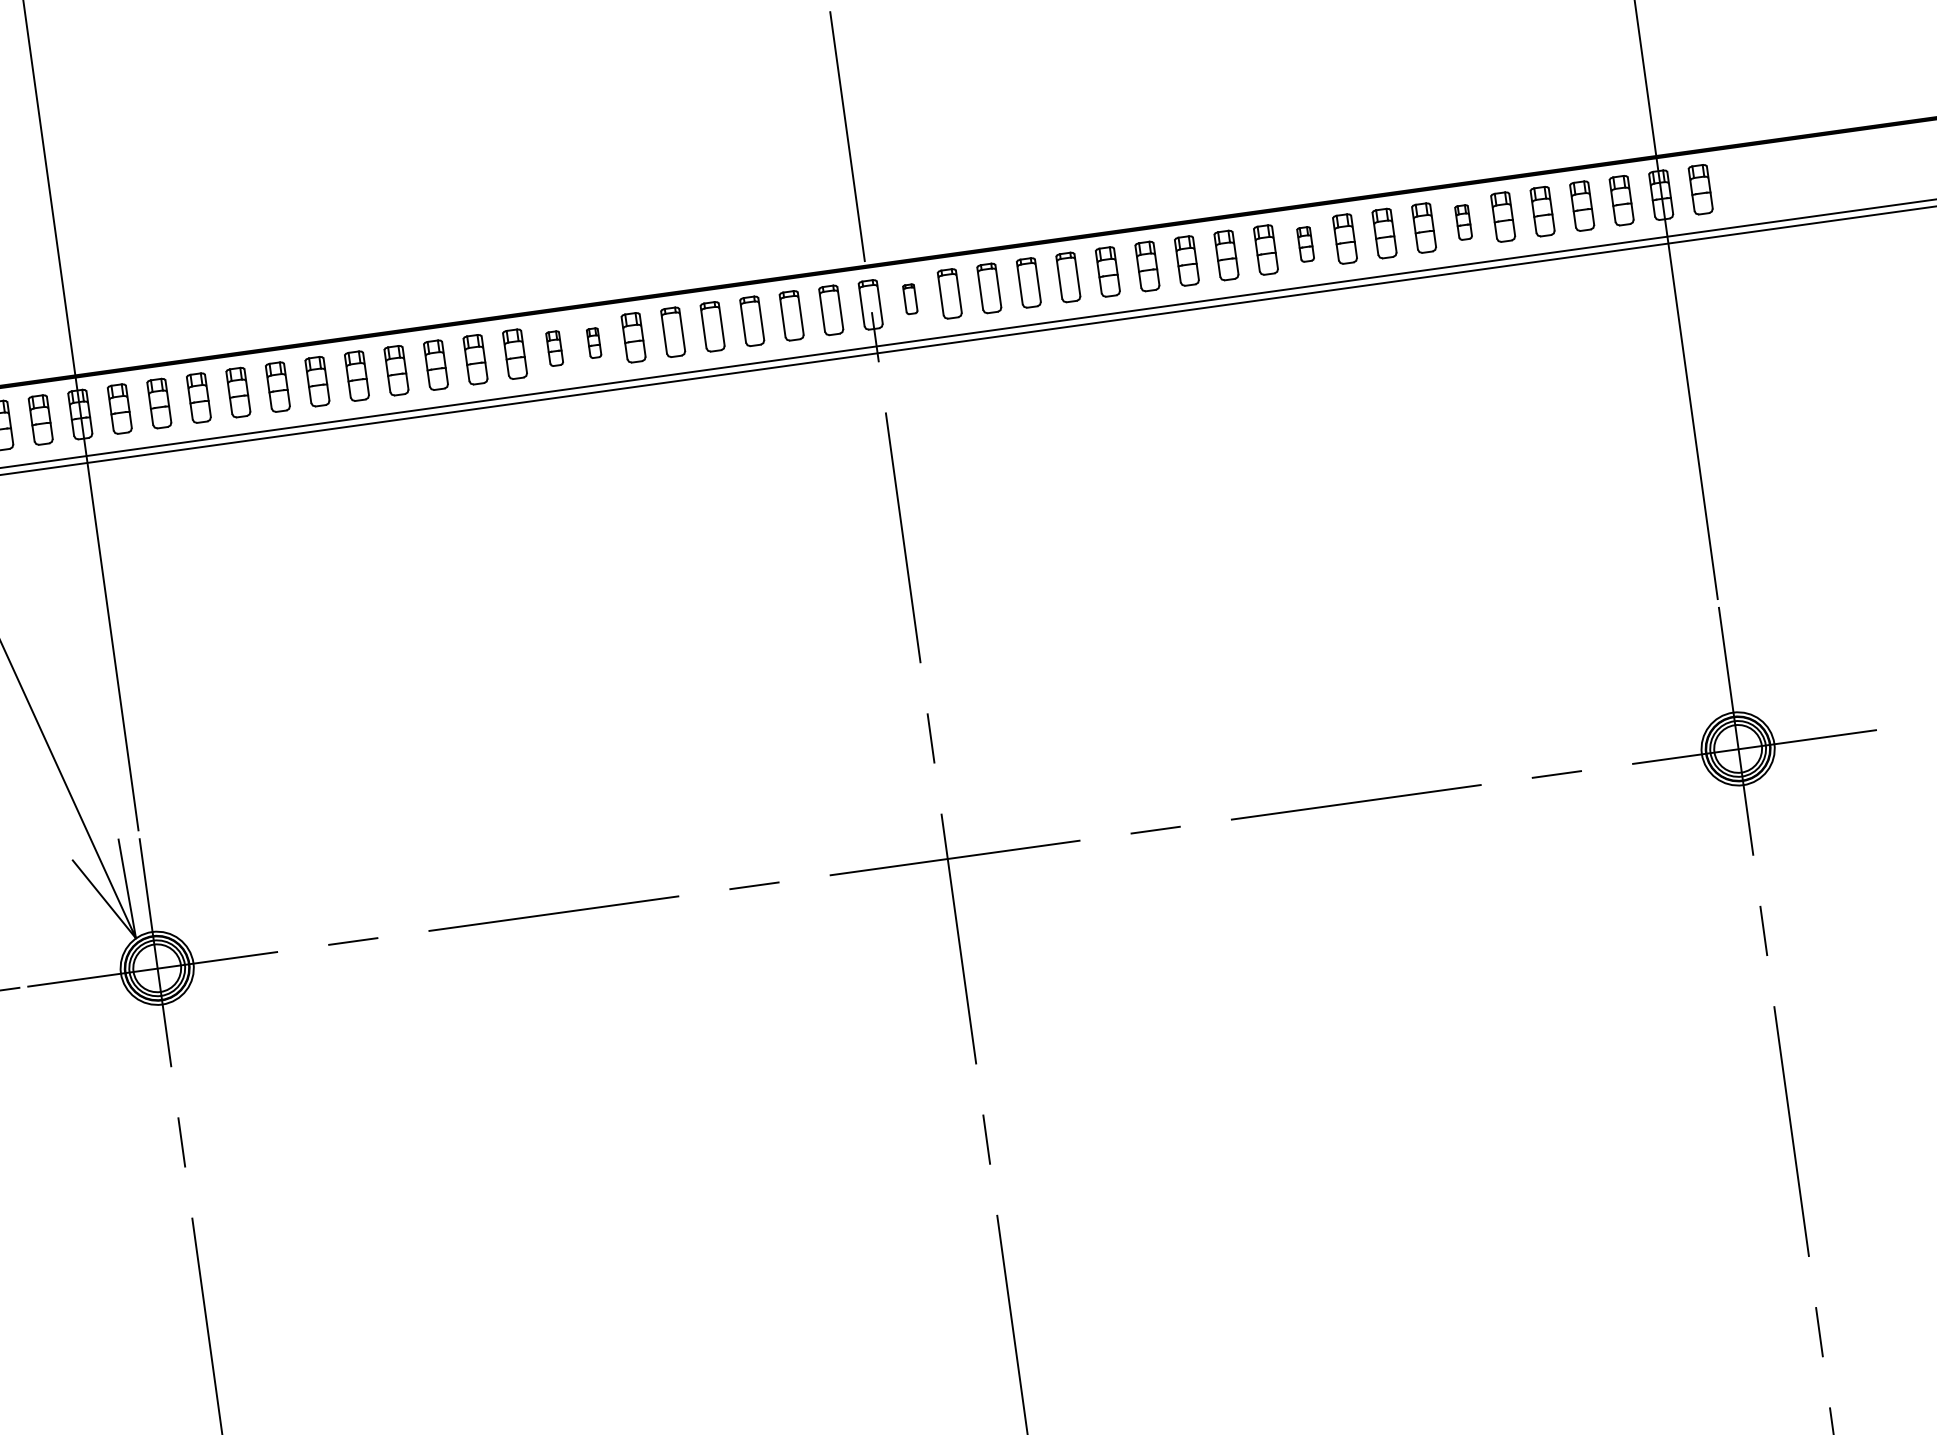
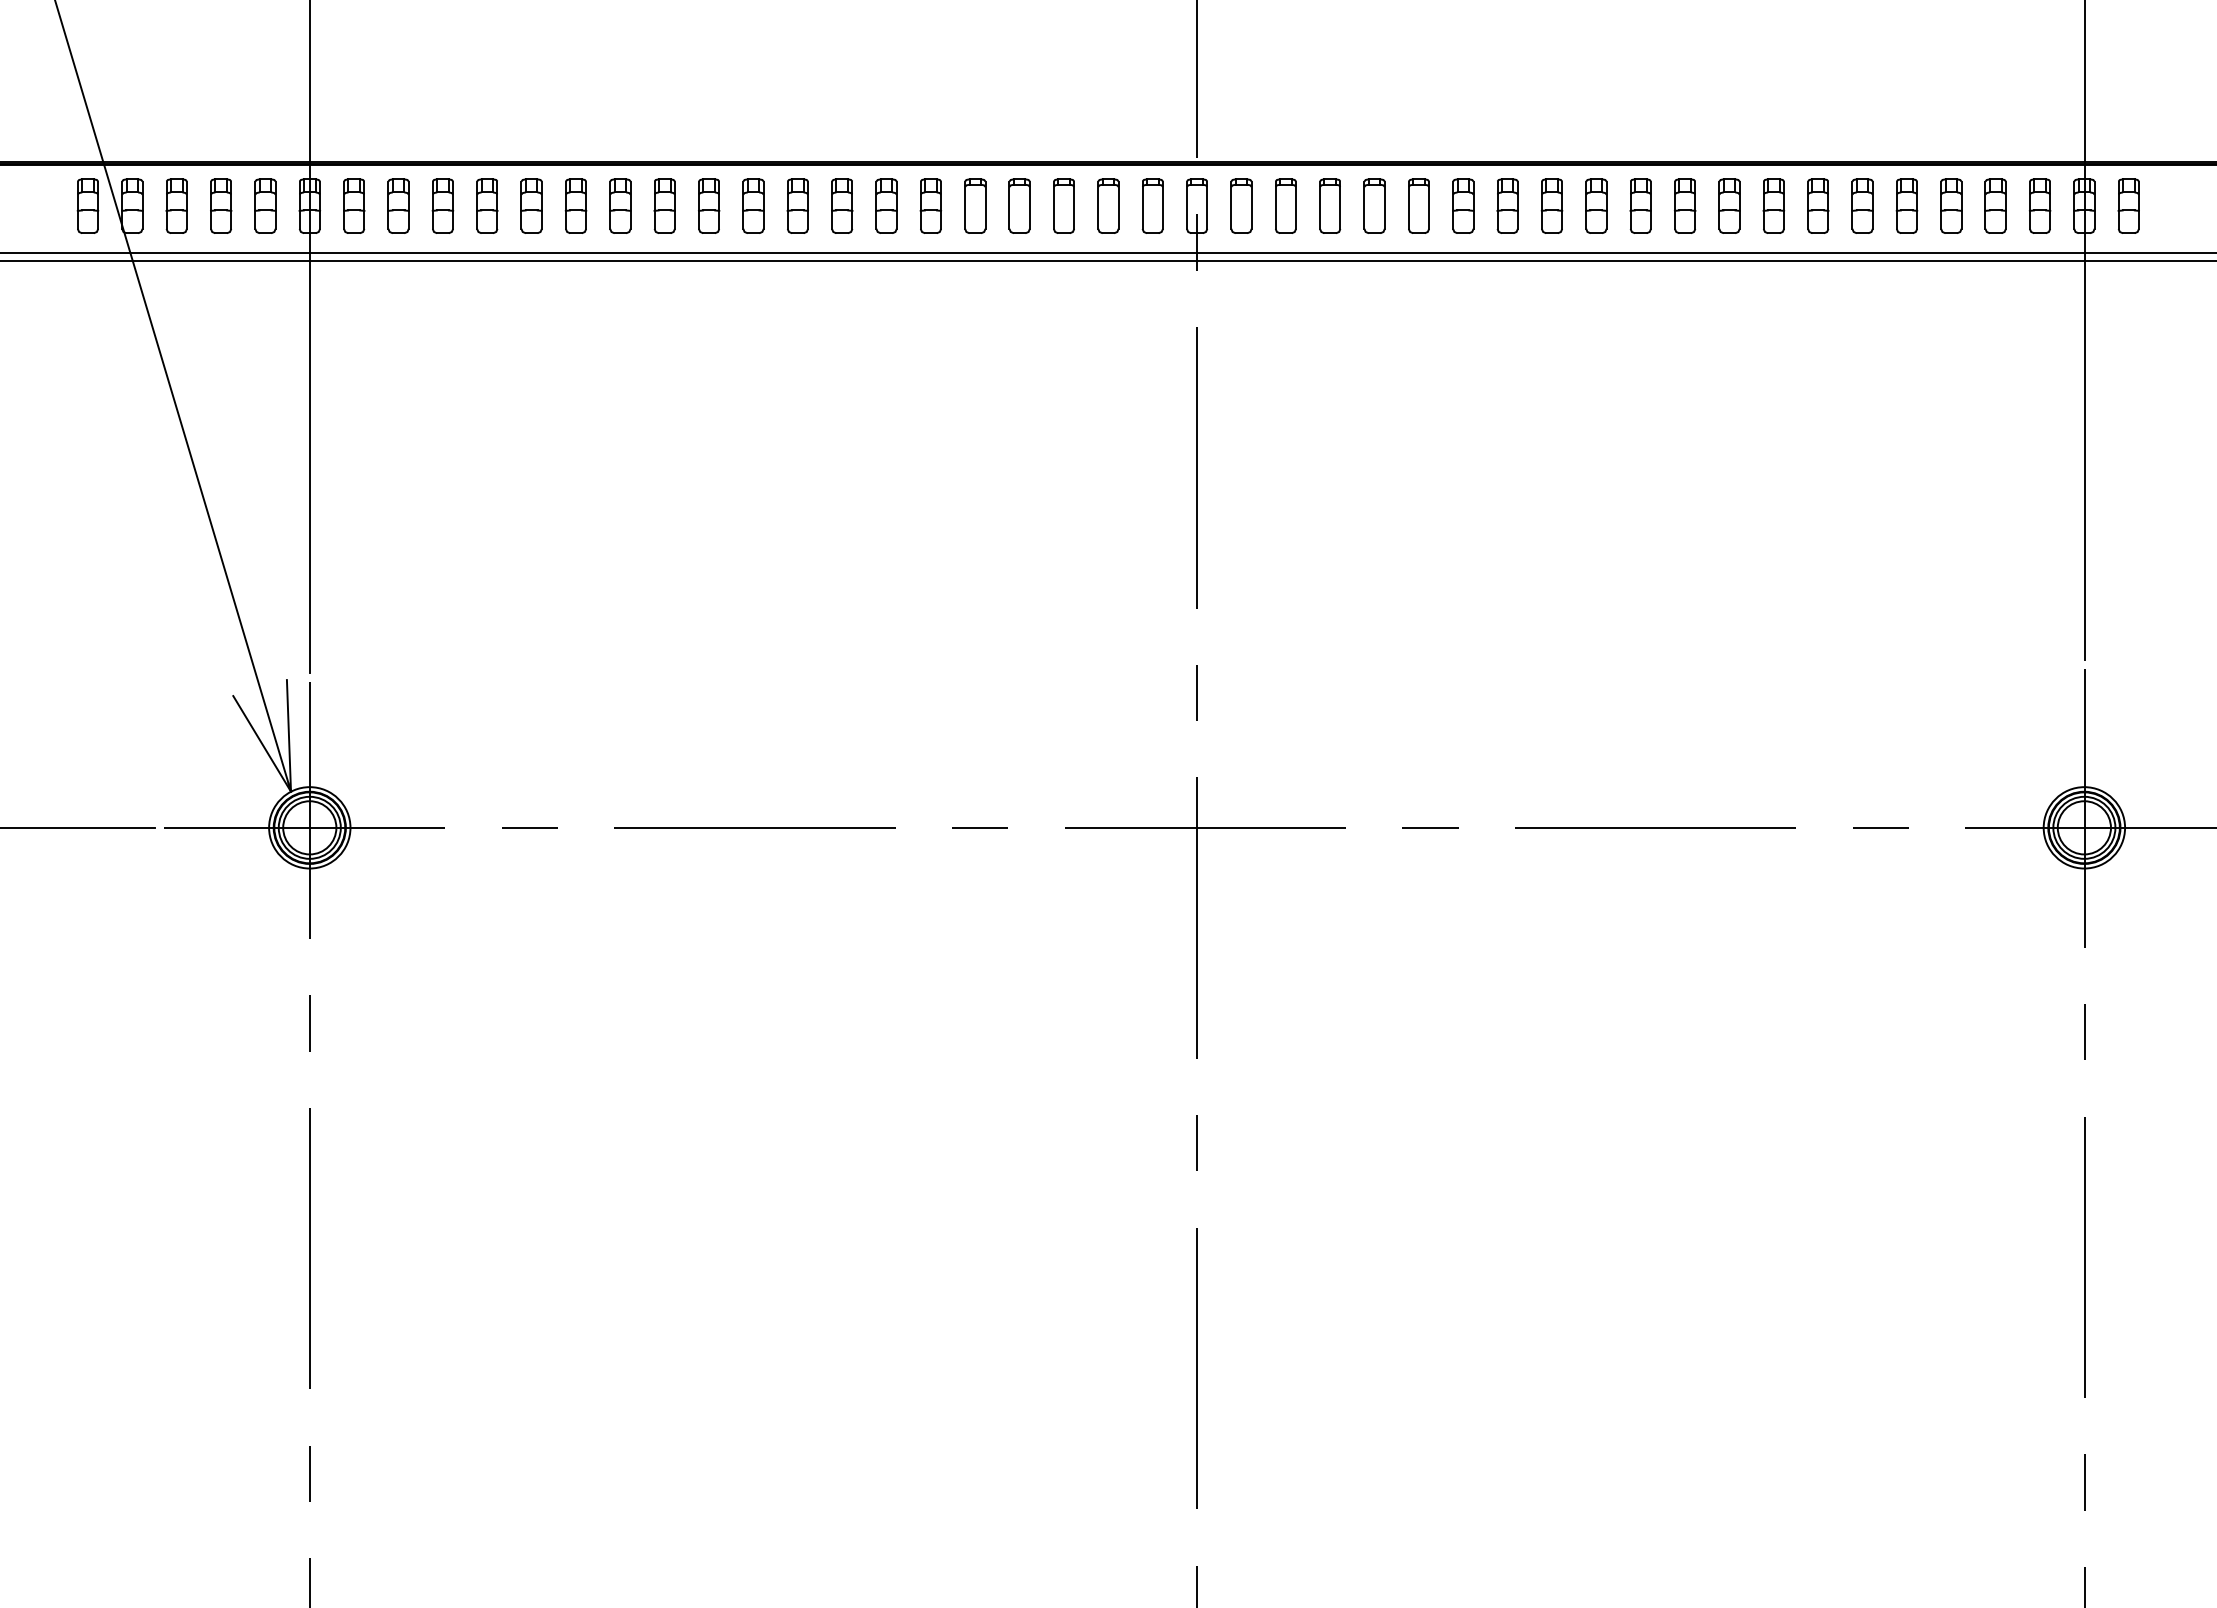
part: (1463, 221) -> (1862, 205), size x1.43
part: (1305, 243) -> (1685, 205), size x1.43
part: (910, 298) -> (1241, 205), size x1.67
part: (594, 342) -> (886, 205), size x1.67
part: (554, 348) -> (842, 205), size x1.43

